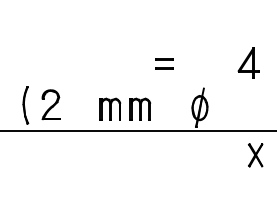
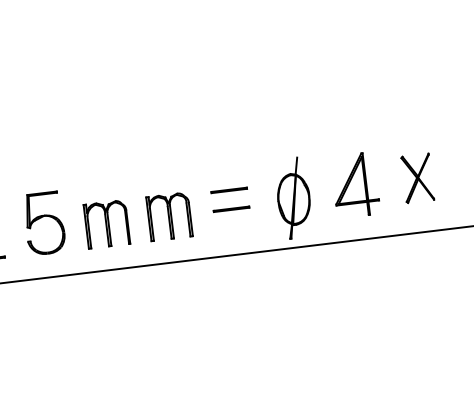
part: (248, 62) -> (354, 184), moved
part: (164, 63) -> (229, 199), moved
part: (80, 105) -> (43, 224), added
part: (255, 155) -> (417, 178), moved

